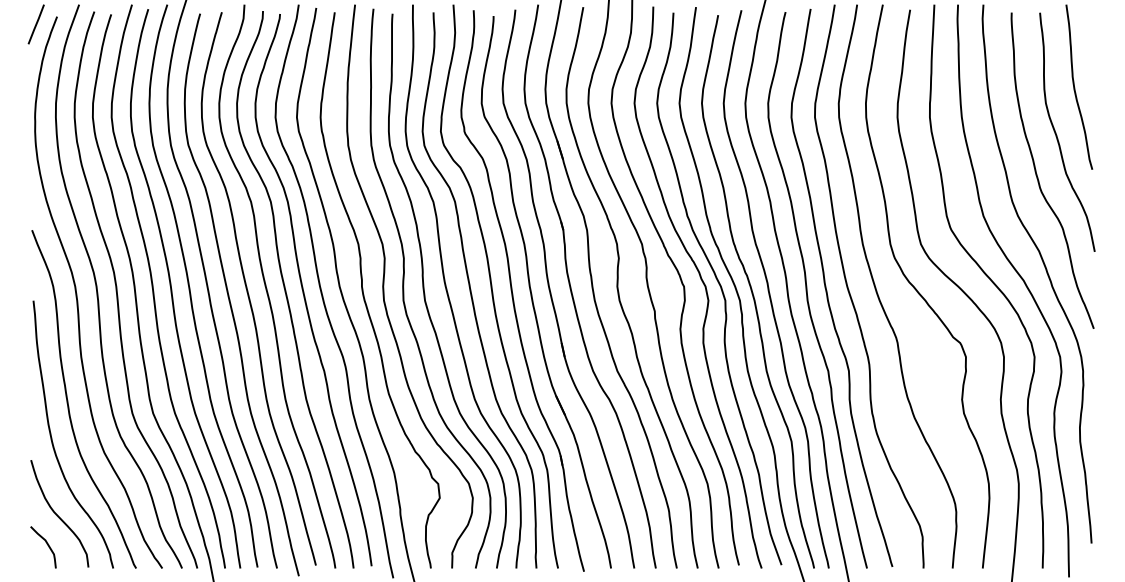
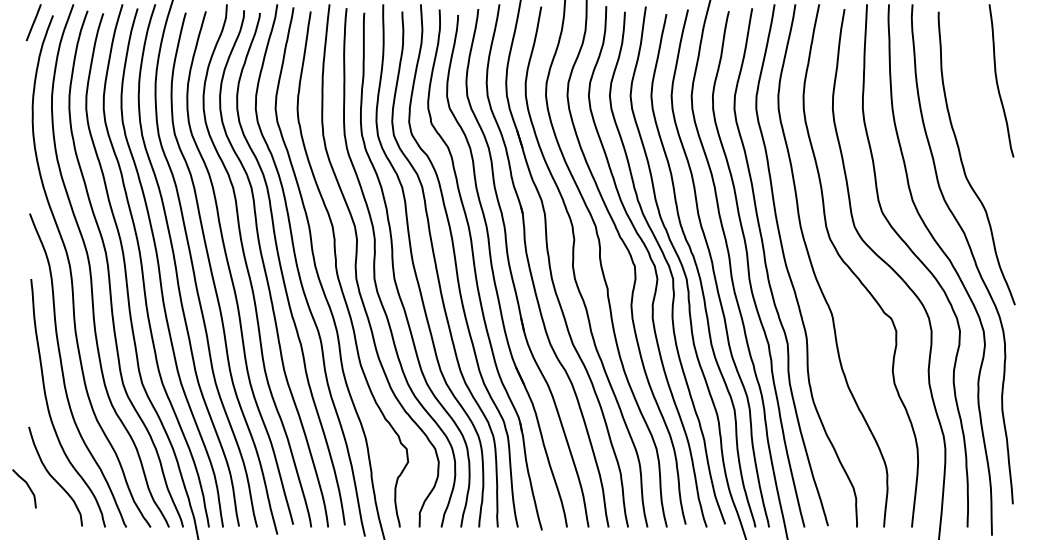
curve: (1057, 135) -> (981, 125), removed
curve: (46, 544) -> (27, 486), moved

